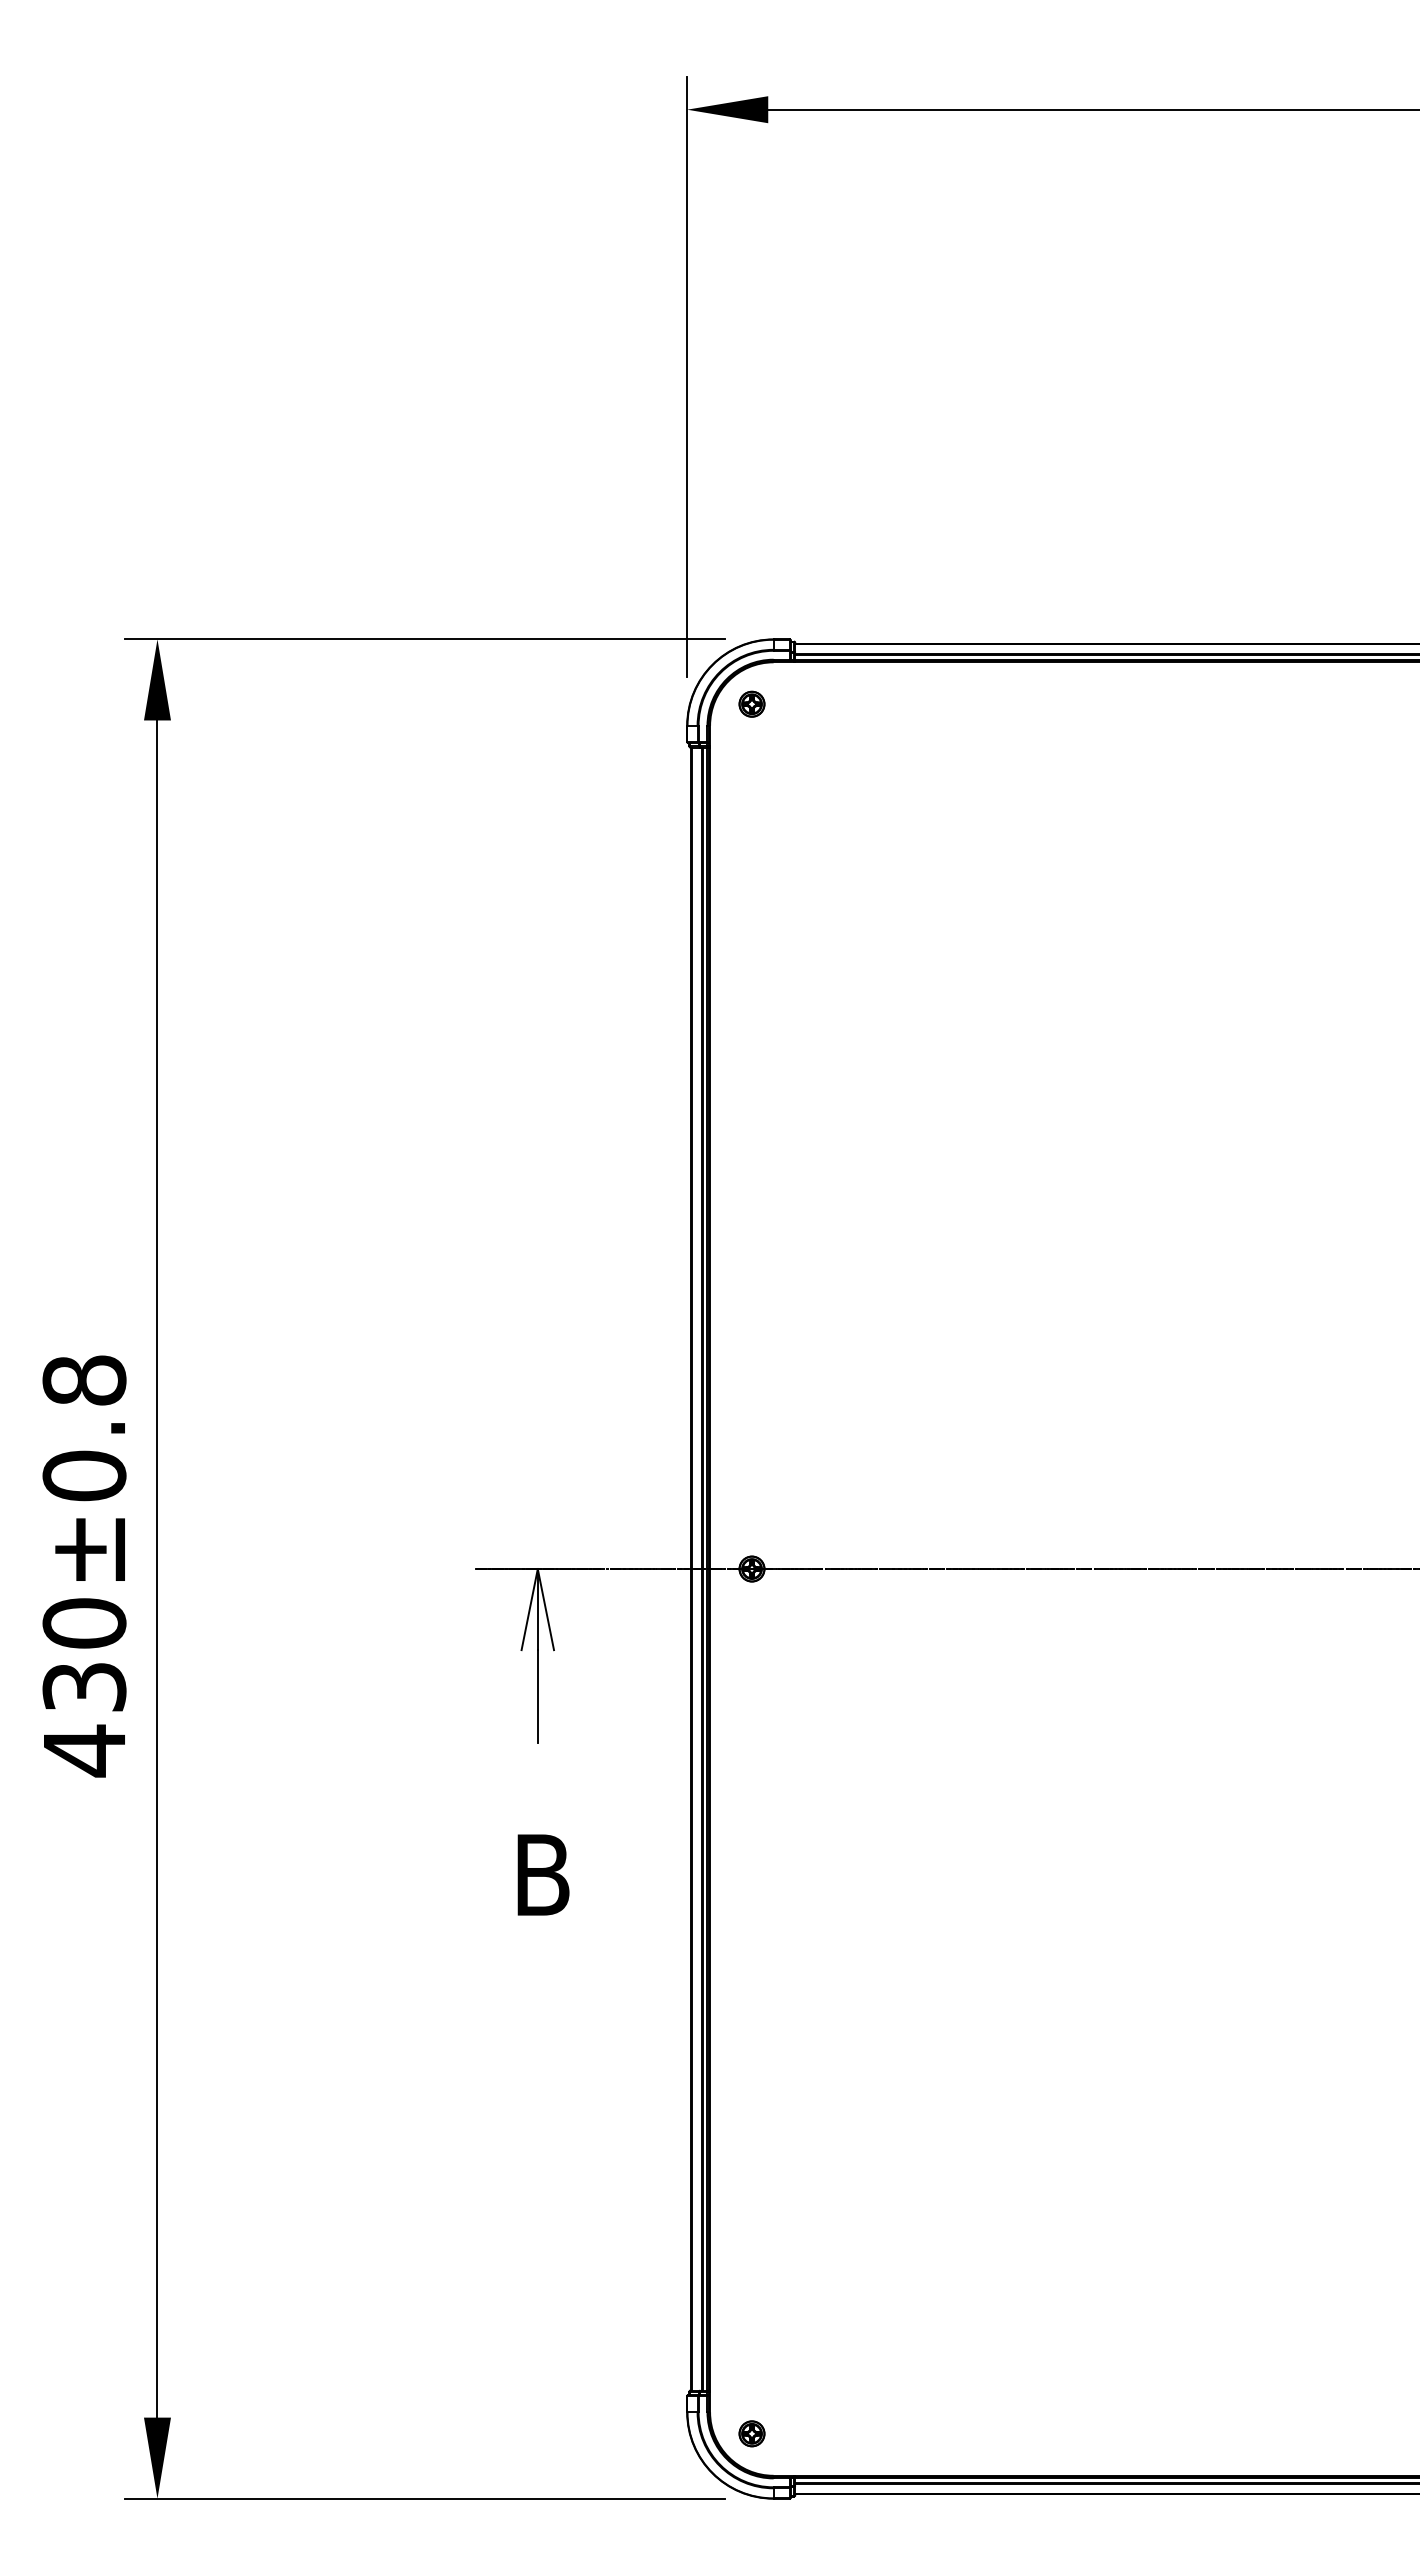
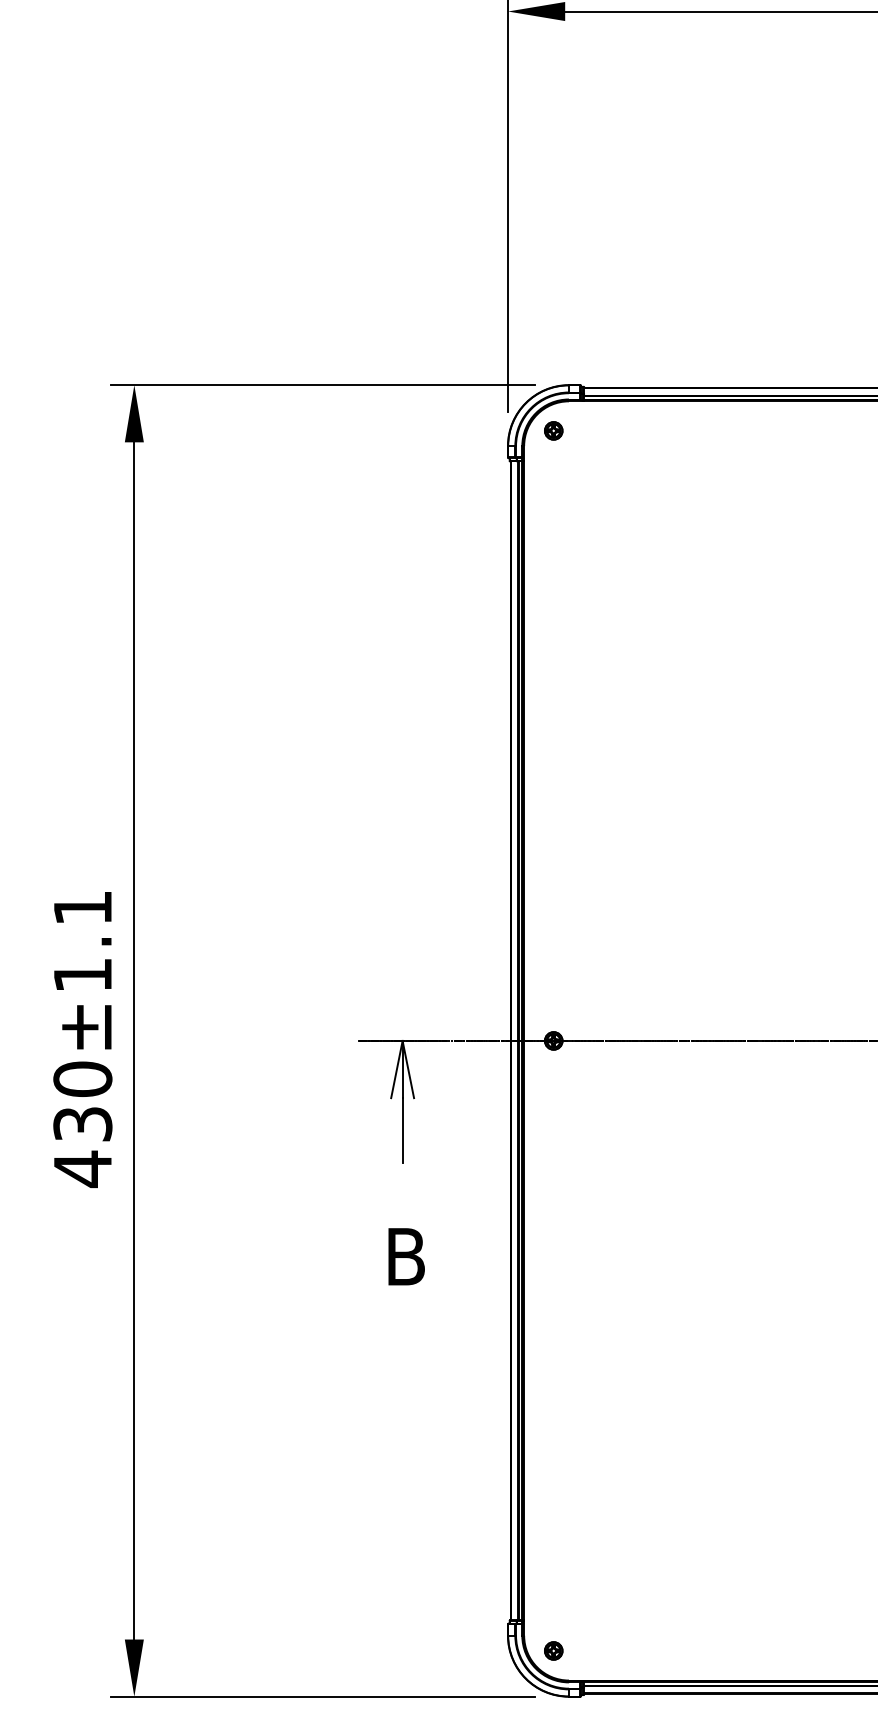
text: (84, 1428) -> (82, 941), 430±0.8 -> 430±1.1

